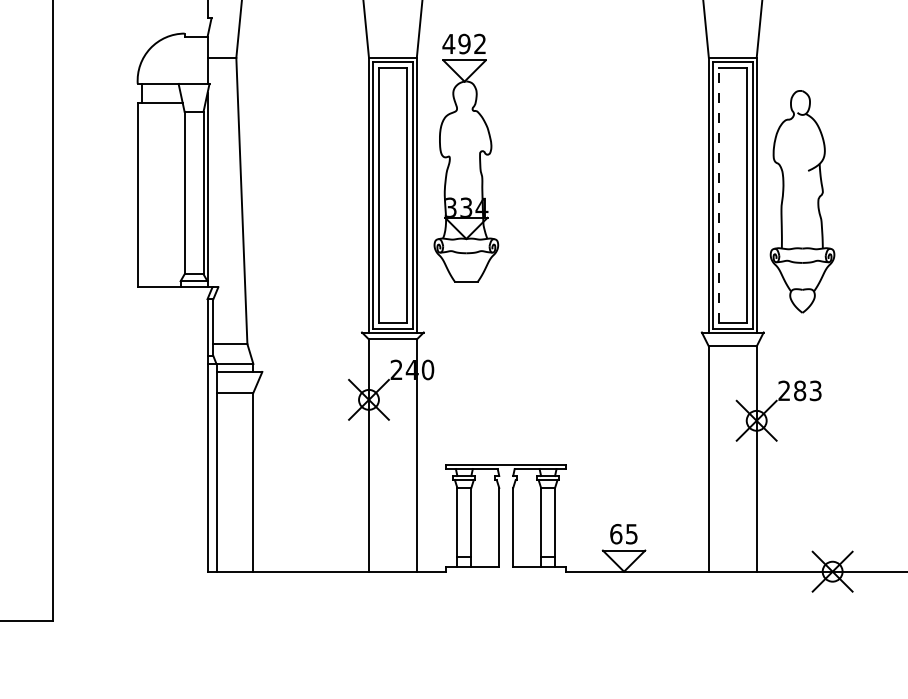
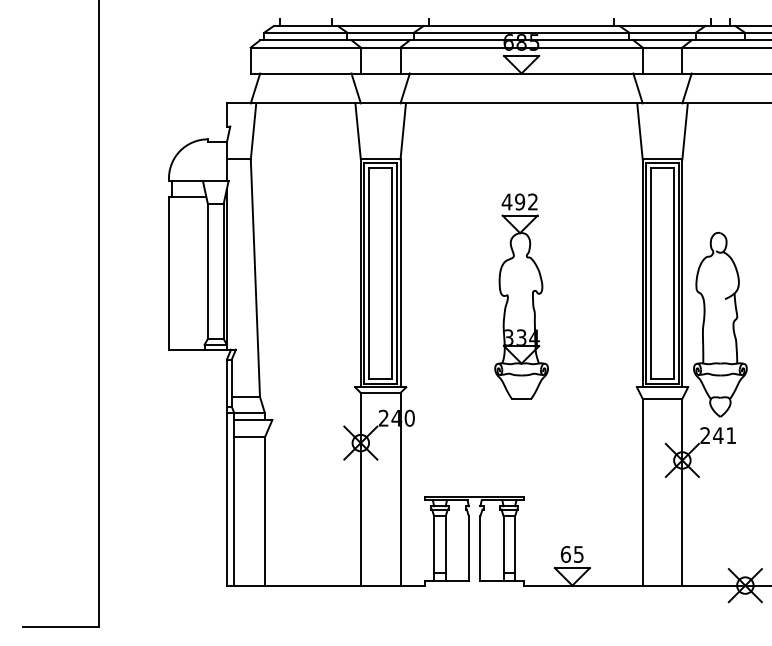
part: (466, 158) -> (521, 296), moved
line: (718, 195) -> (650, 273), dashed -> solid
part: (802, 201) -> (720, 324), moved
text: (807, 390) -> (724, 435), 283 -> 241

